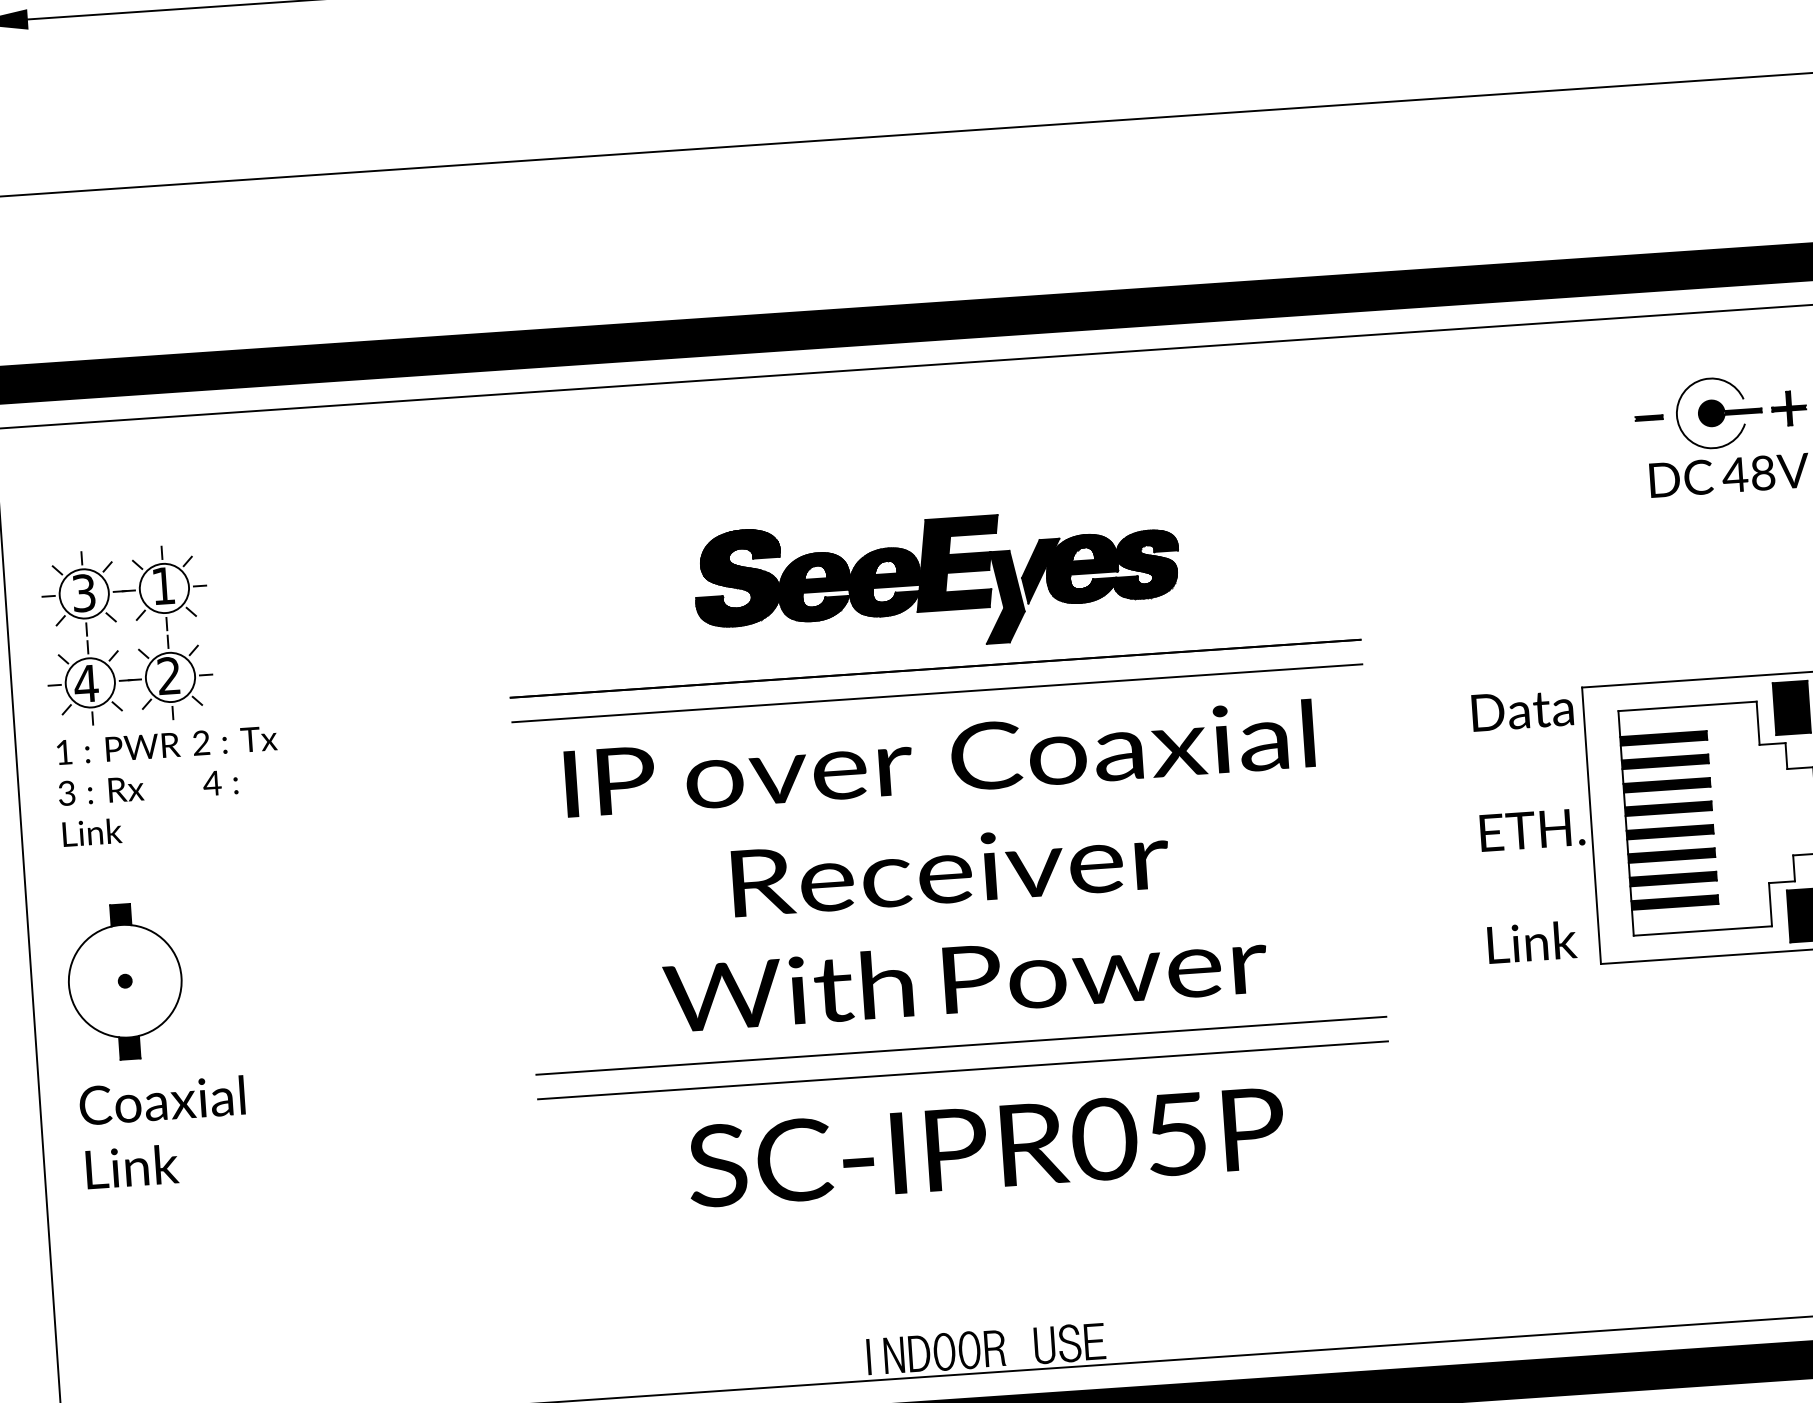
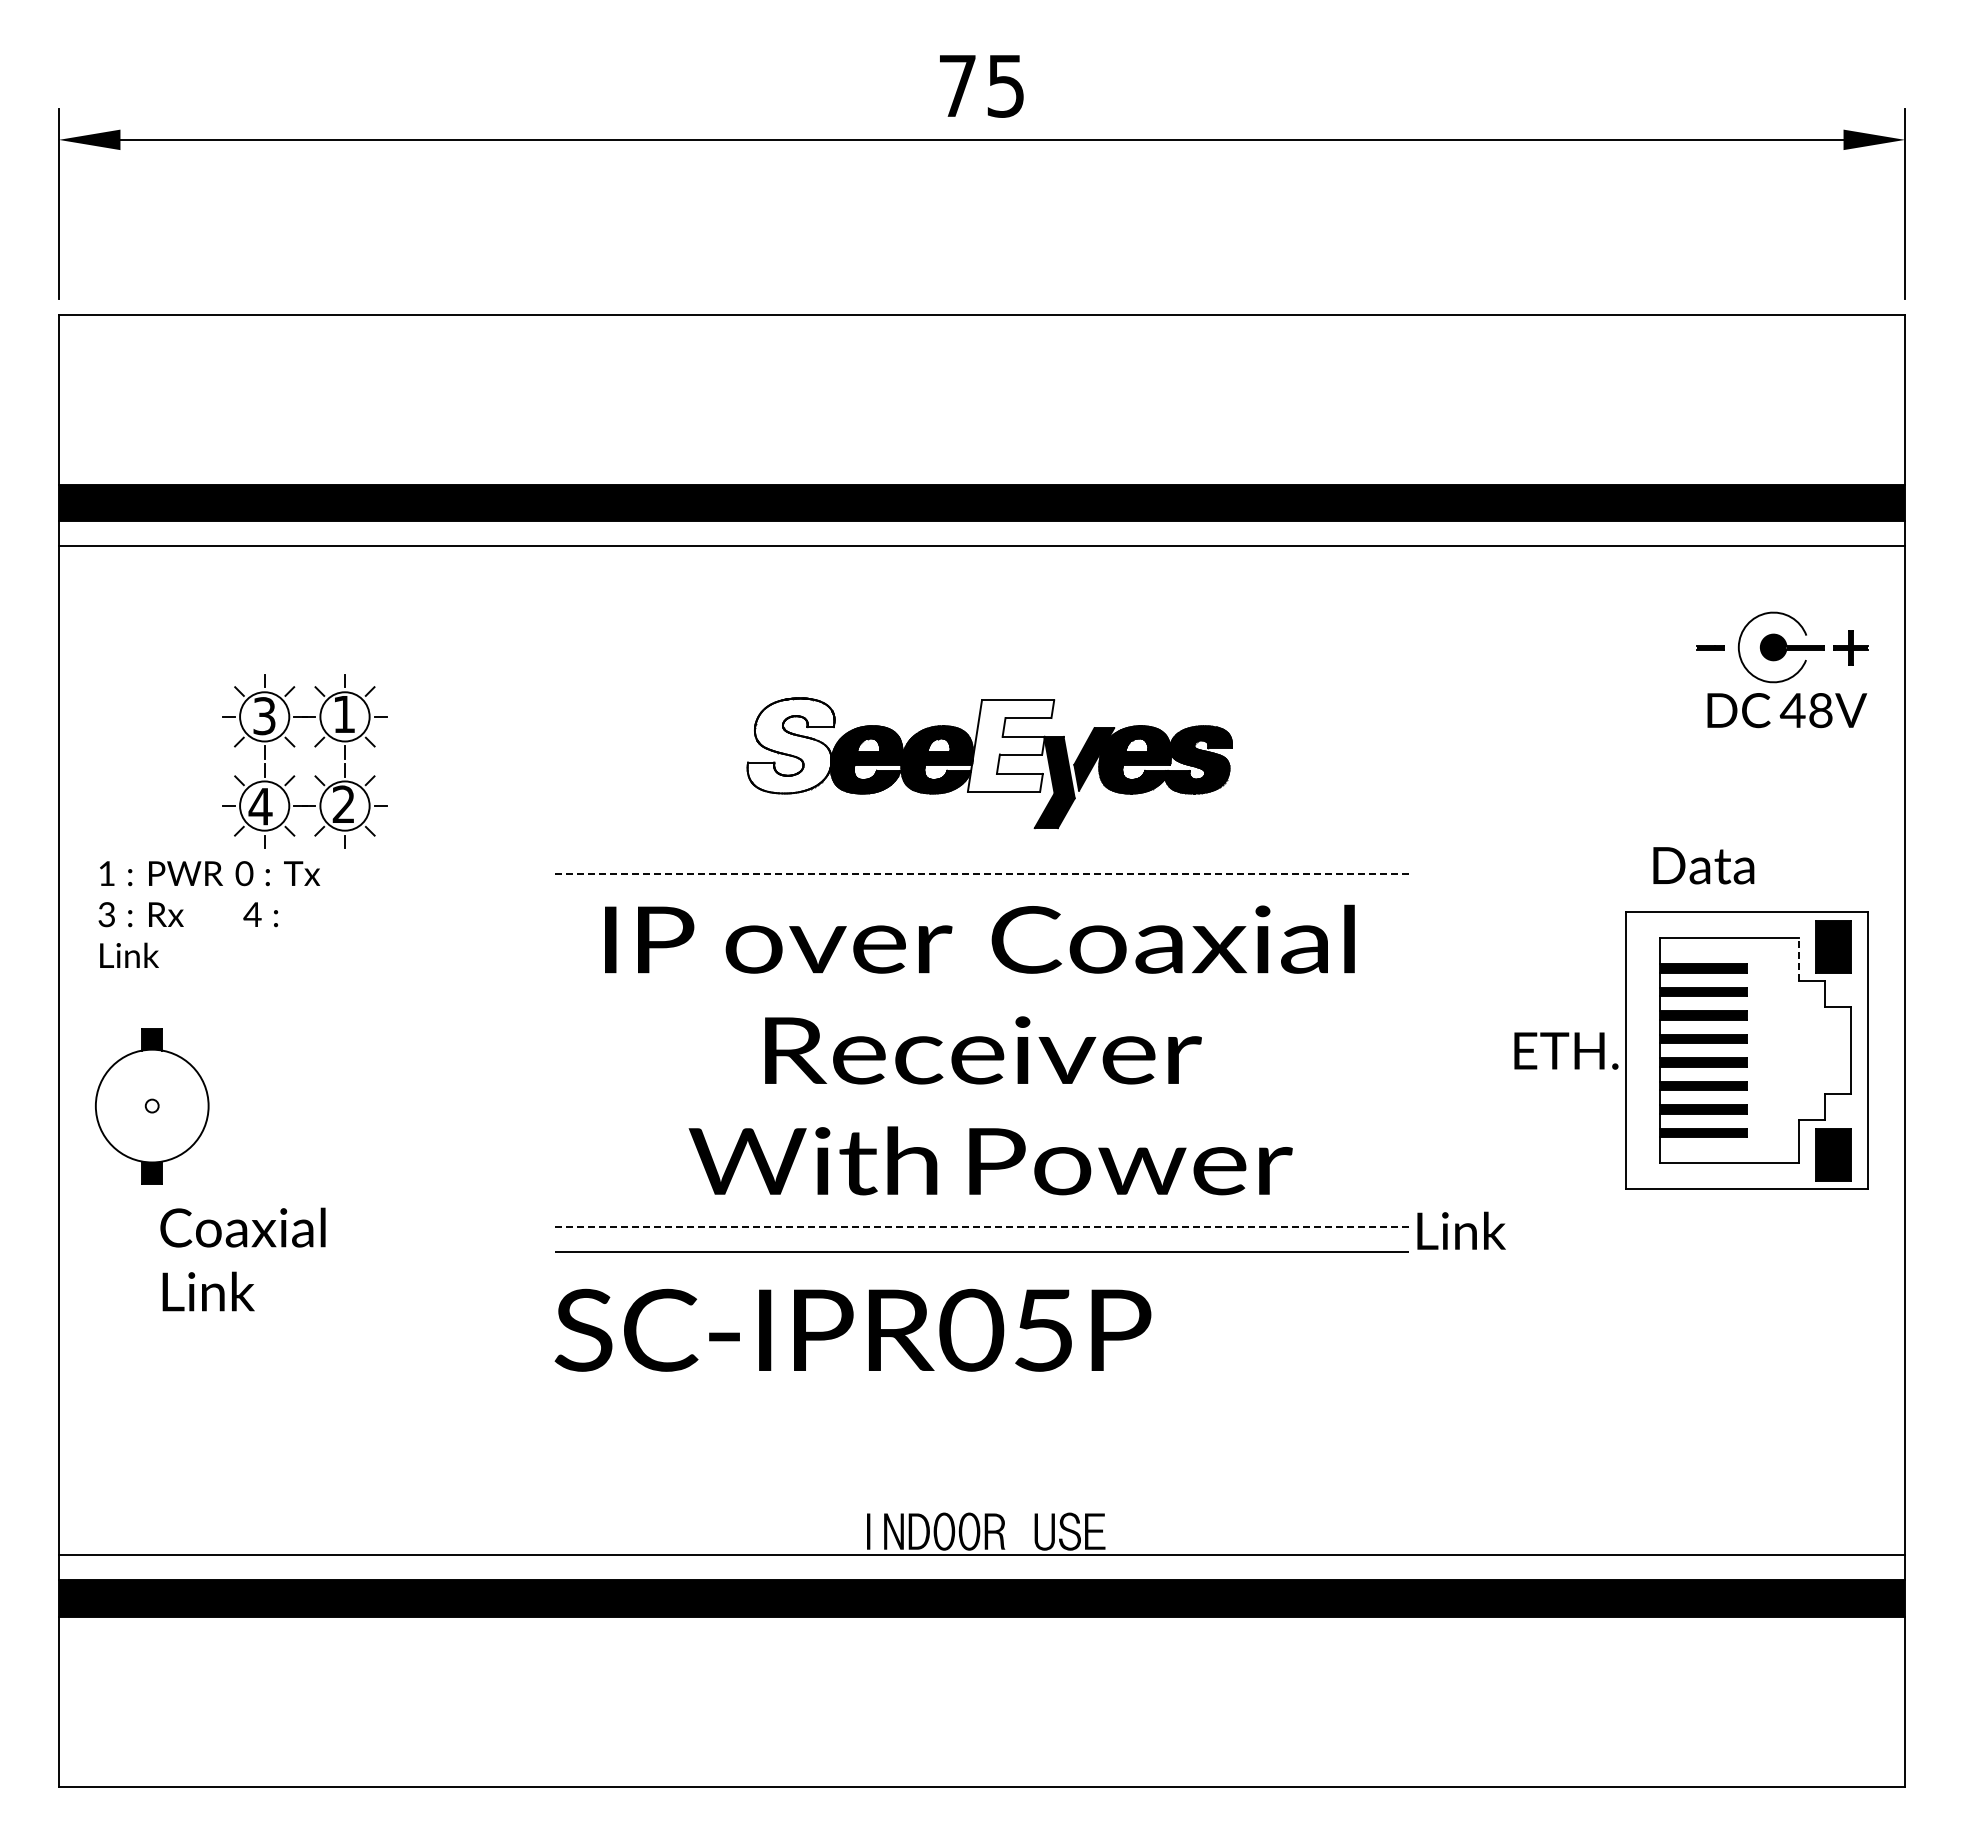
fill: (957, 563) -> (1010, 745), removed
fill: (737, 578) -> (790, 745), removed
part: (116, 622) -> (294, 747), moved
line: (935, 667) -> (981, 848), removed
line: (937, 693) -> (982, 874), solid -> dashed
text: (1522, 710) -> (1703, 865), moved
line: (1757, 723) -> (1798, 959), solid -> dashed
text: (201, 742) -> (244, 873), 2 -> 0
text: (1532, 941) -> (1461, 1230), moved
fill: (124, 980) -> (151, 1105), removed
line: (961, 1045) -> (982, 1227), solid -> dashed
text: (163, 1132) -> (242, 1259), moved
text: (985, 1146) -> (852, 1329), moved

